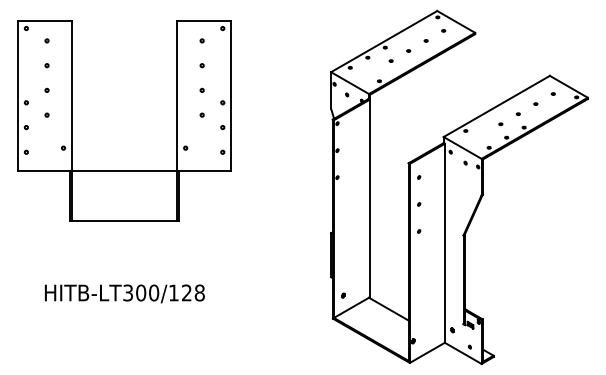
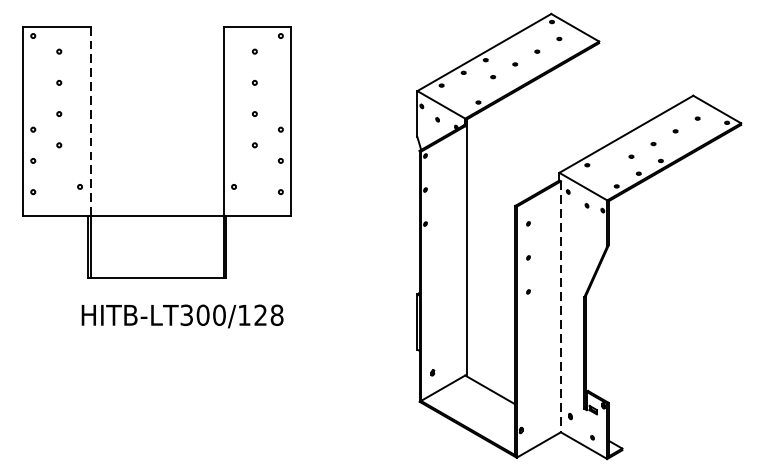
line: (71, 96) -> (90, 121), solid -> dashed
line: (444, 243) -> (560, 307), solid -> dashed
text: (124, 293) -> (182, 315), moved

